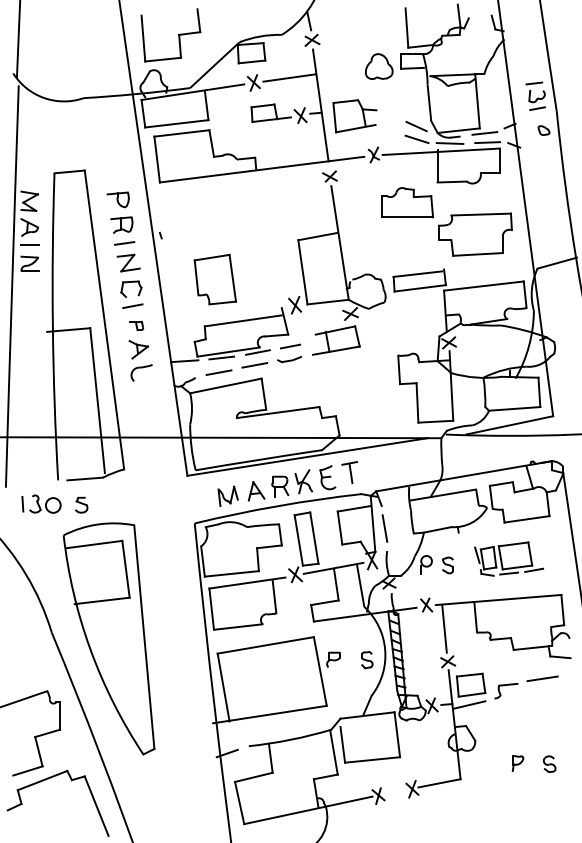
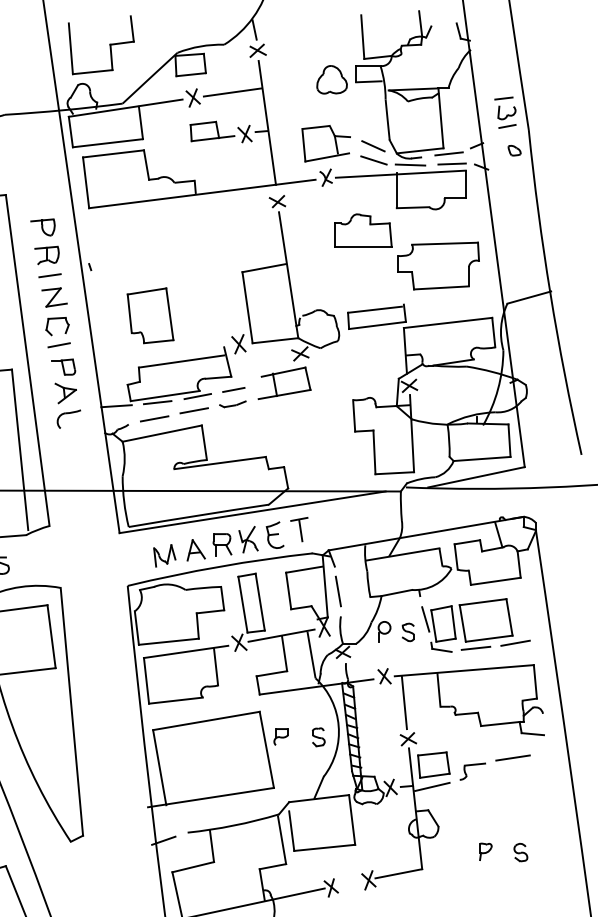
part: (354, 116) -> (325, 143), moved
part: (136, 325) -> (63, 366), size x1.67
part: (508, 558) -> (475, 624), size x1.43

